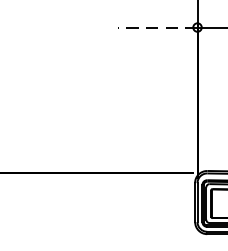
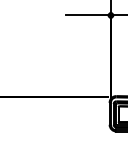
line: (157, 27) -> (88, 15), dashed -> solid

